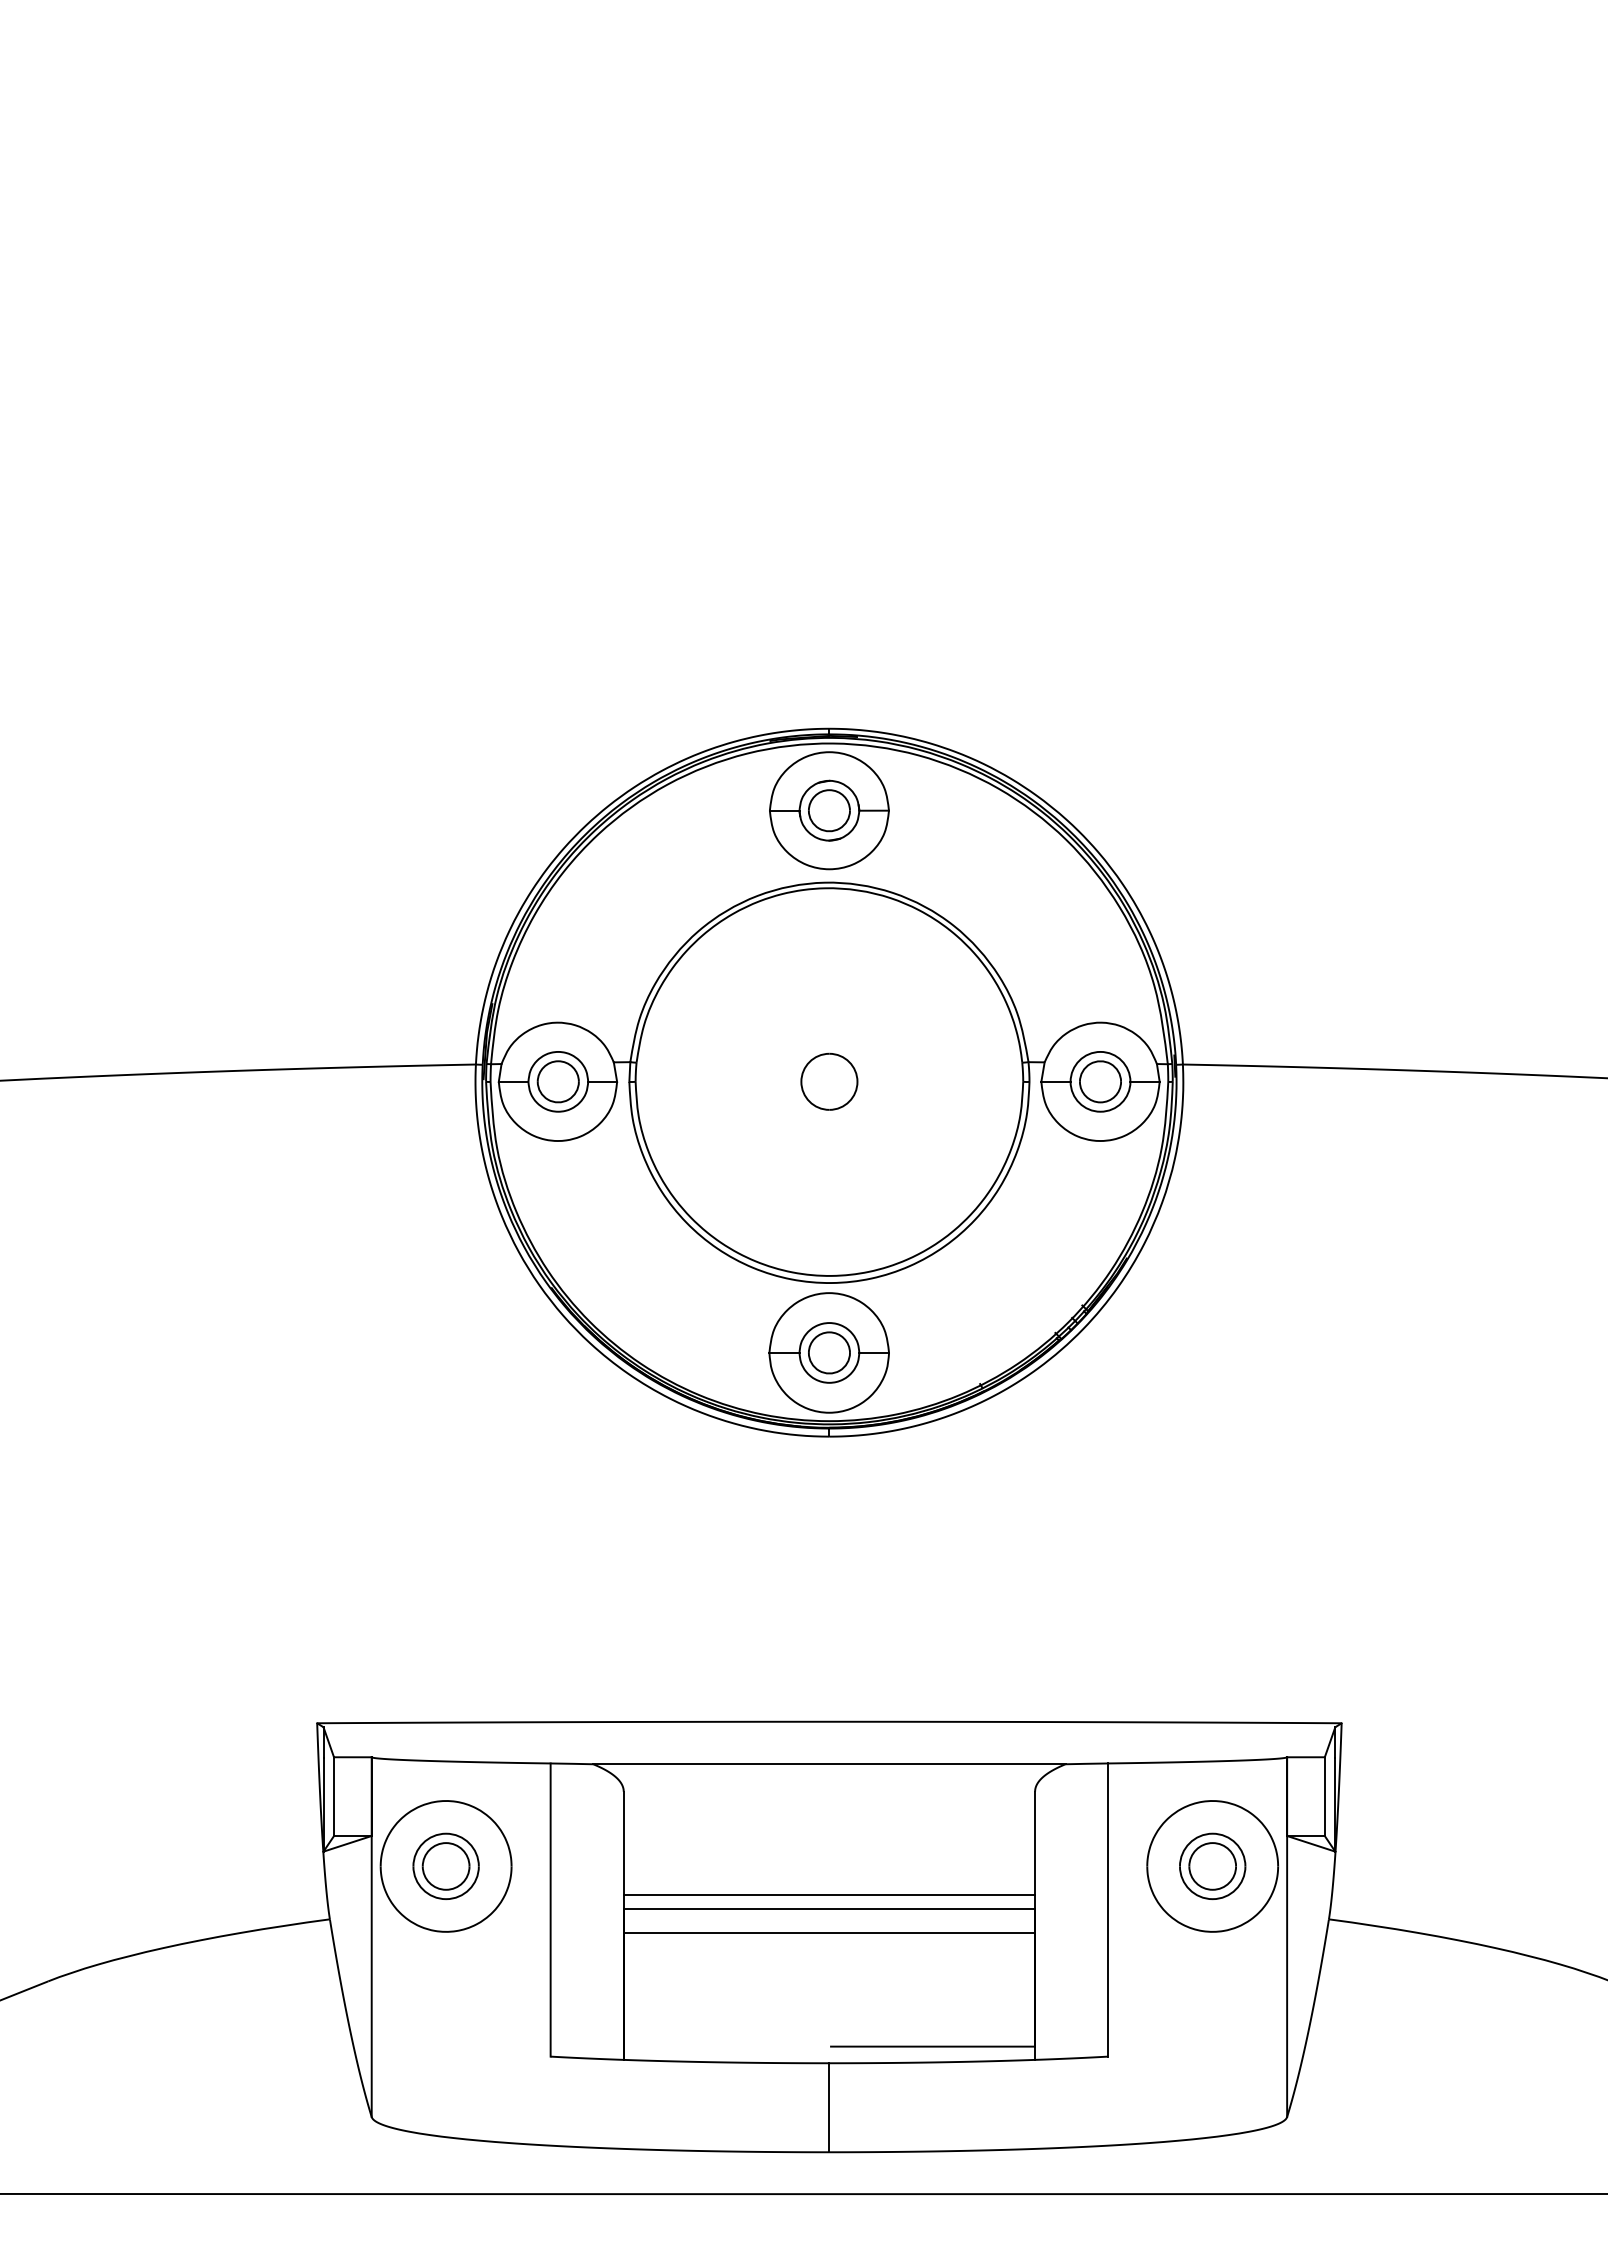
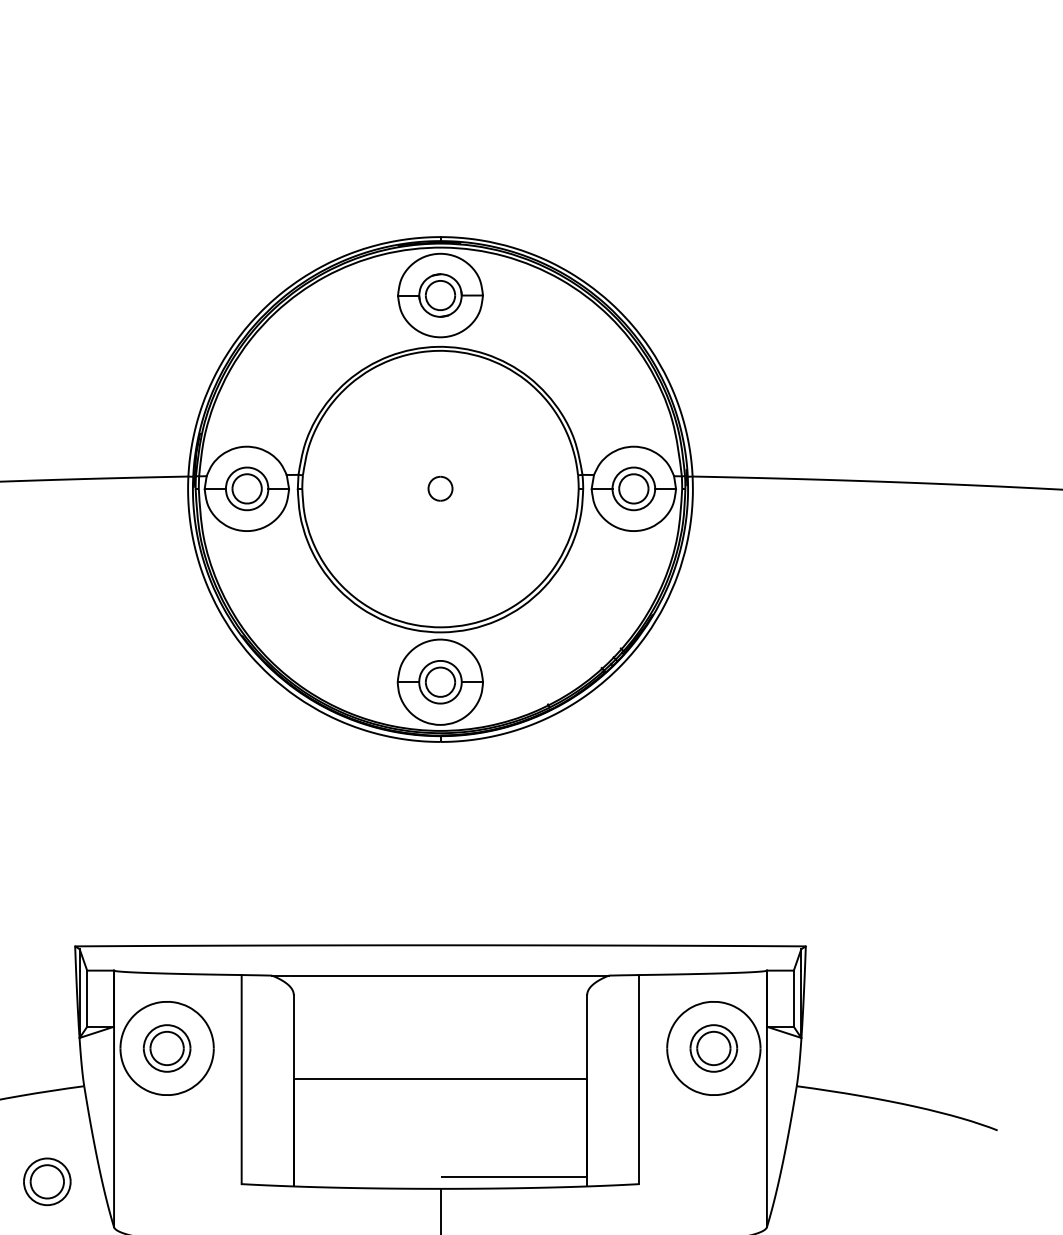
part: (829, 1081) -> (440, 488), size x0.6
line: (829, 1895) -> (440, 1069), removed
line: (829, 1932) -> (440, 1095), removed
part: (277, 2052) -> (46, 1181), added

